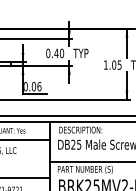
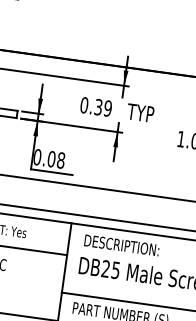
text: (58, 53) -> (101, 107), 0.40 -> 0.39
text: (39, 86) -> (61, 160), 0.06 -> 0.08

